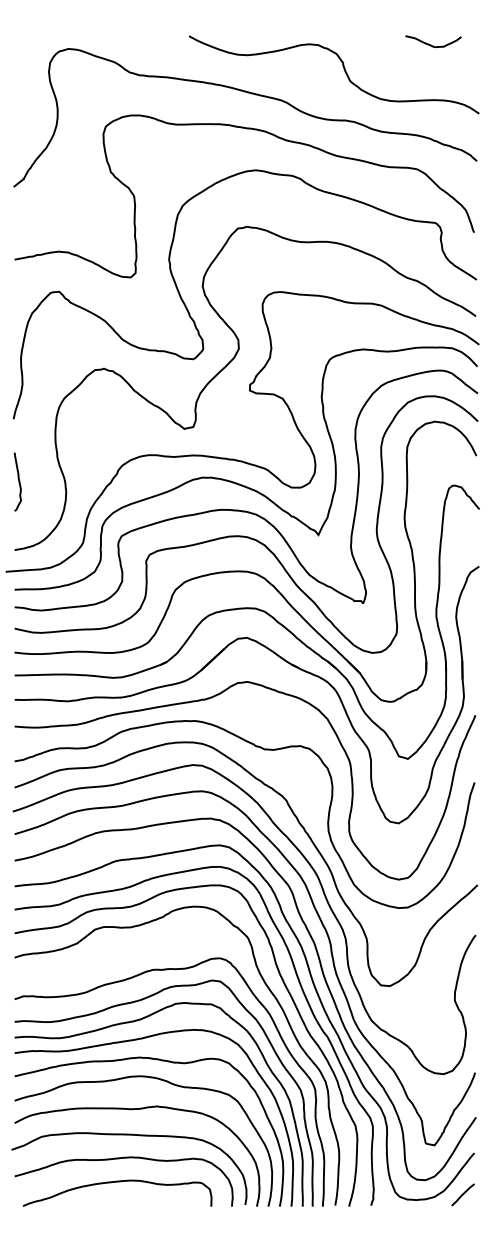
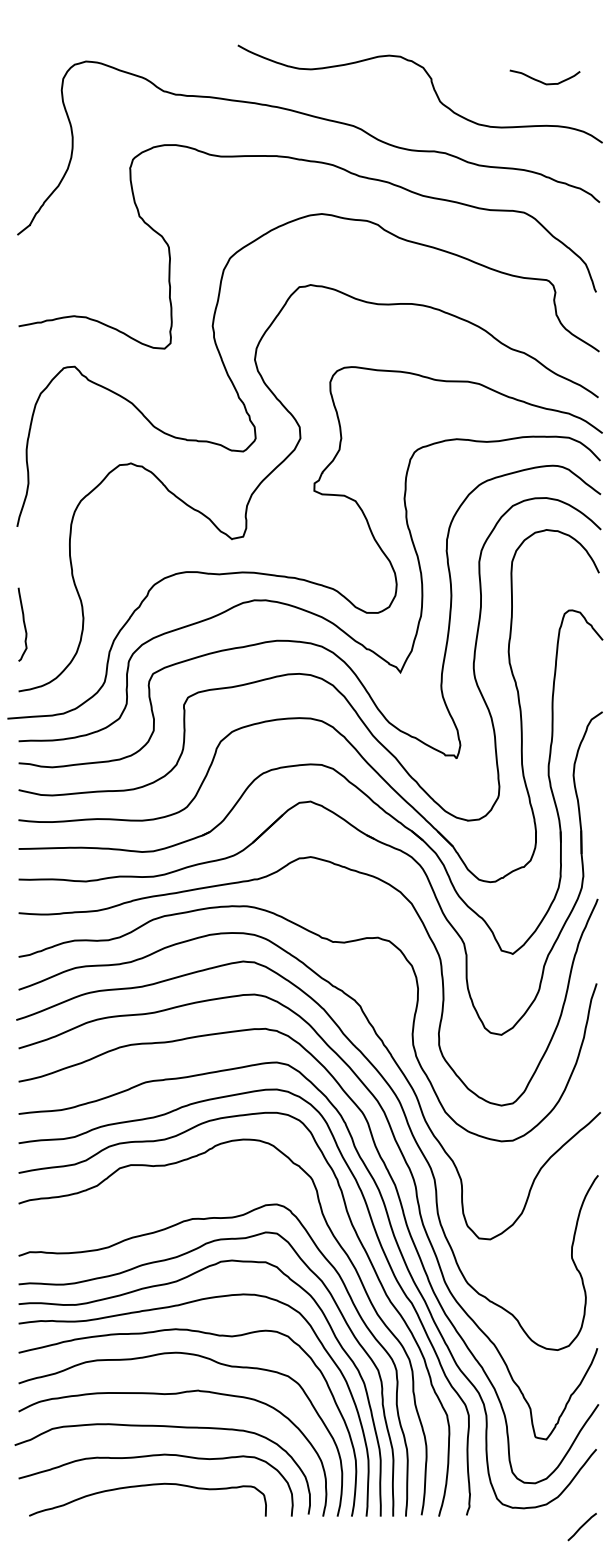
curve: (431, 44) -> (542, 81), moved
curve: (18, 481) -> (23, 624), moved
line: (462, 1194) -> (581, 1526), moved

